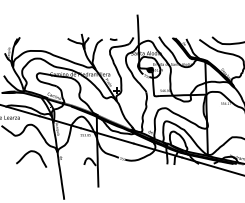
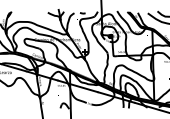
curve: (27, 154) -> (17, 100), removed

